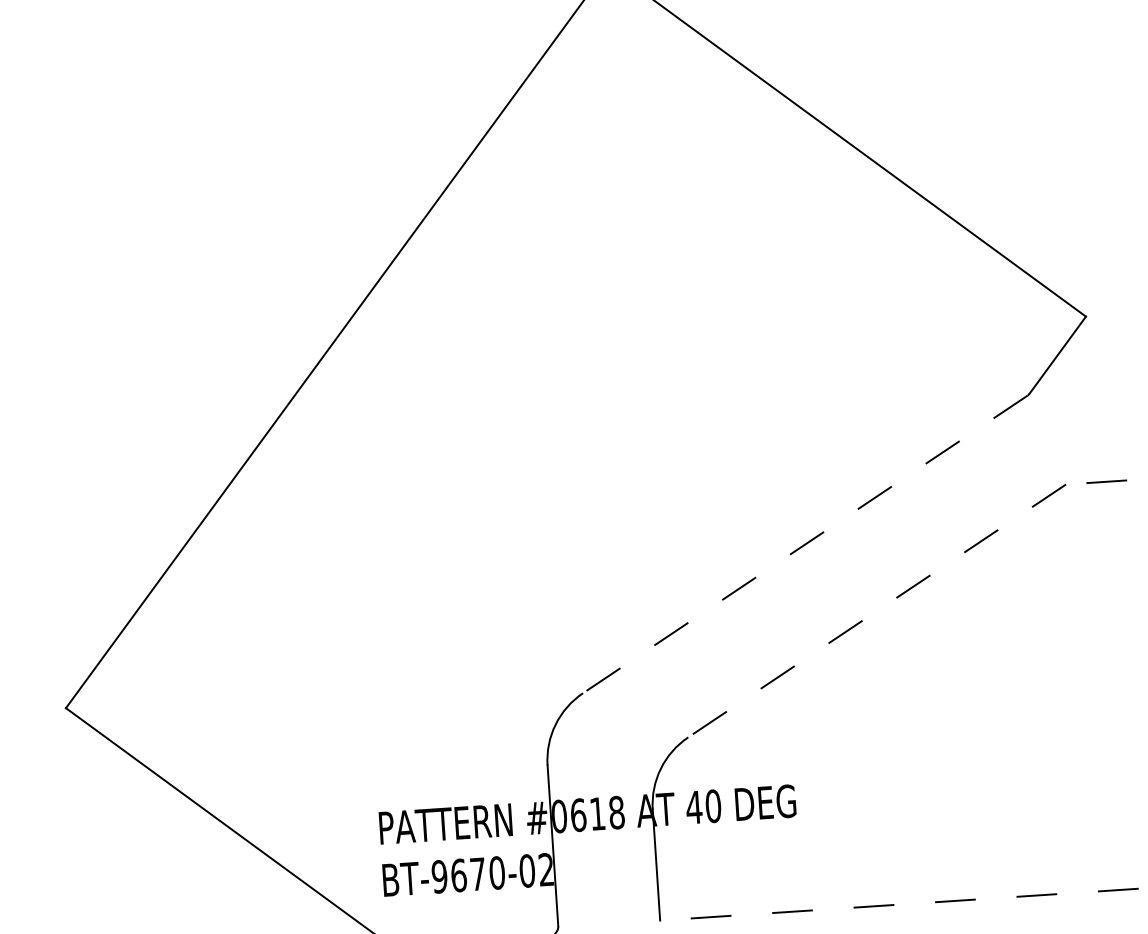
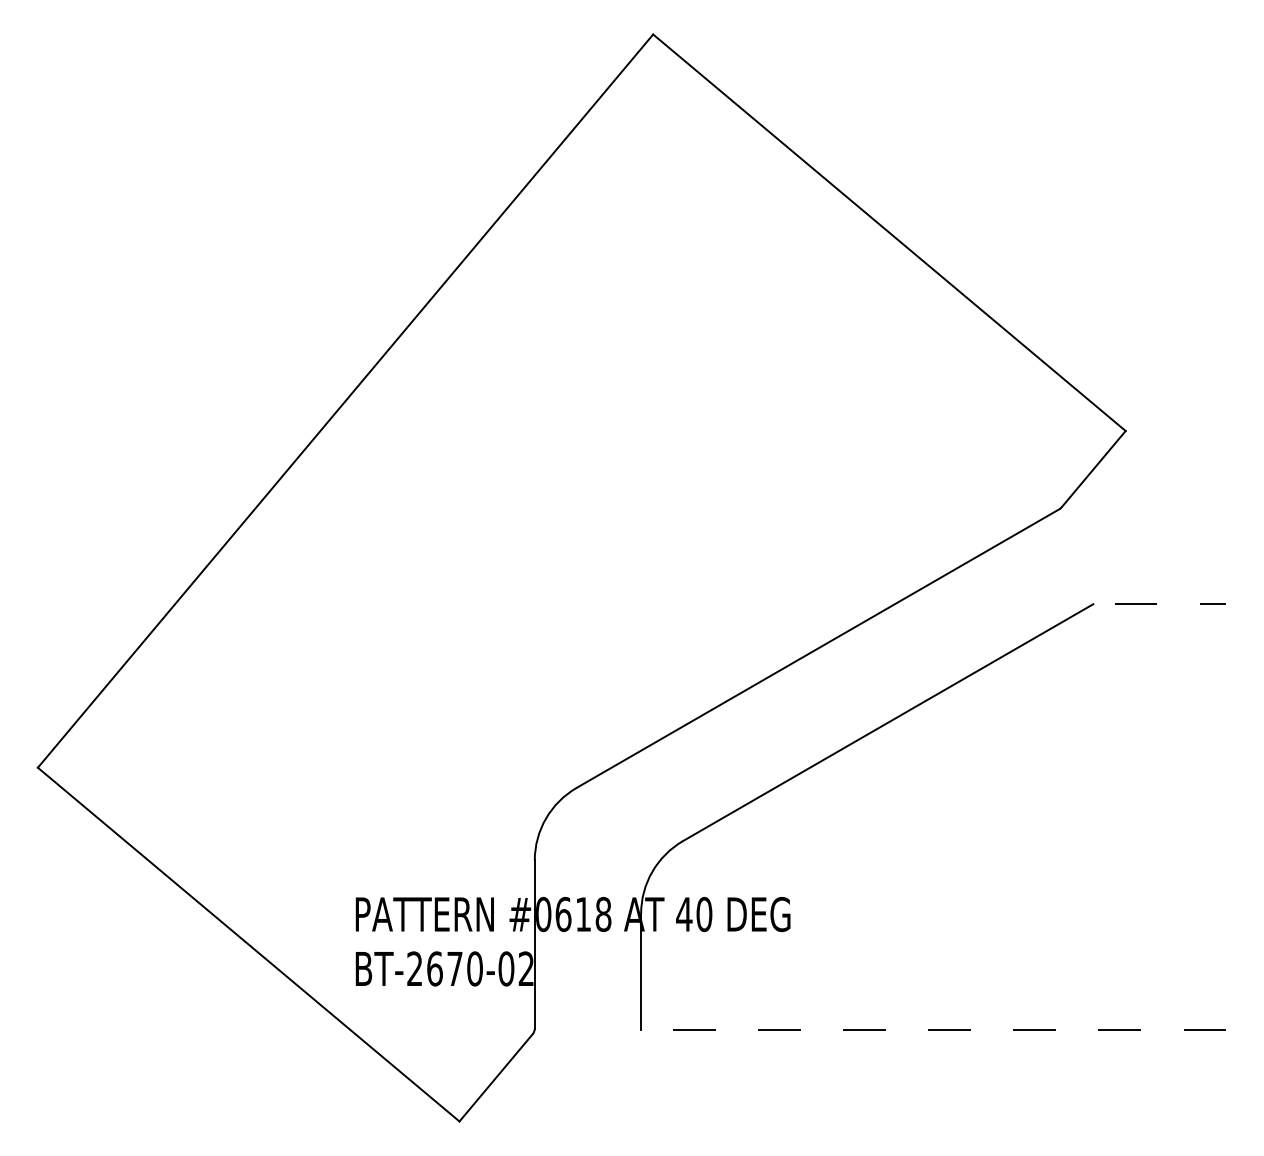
line: (805, 544) -> (818, 648), dashed -> solid
line: (877, 610) -> (888, 722), dashed -> solid
text: (439, 876) -> (414, 968), BT-9670-02 -> BT-2670-02

